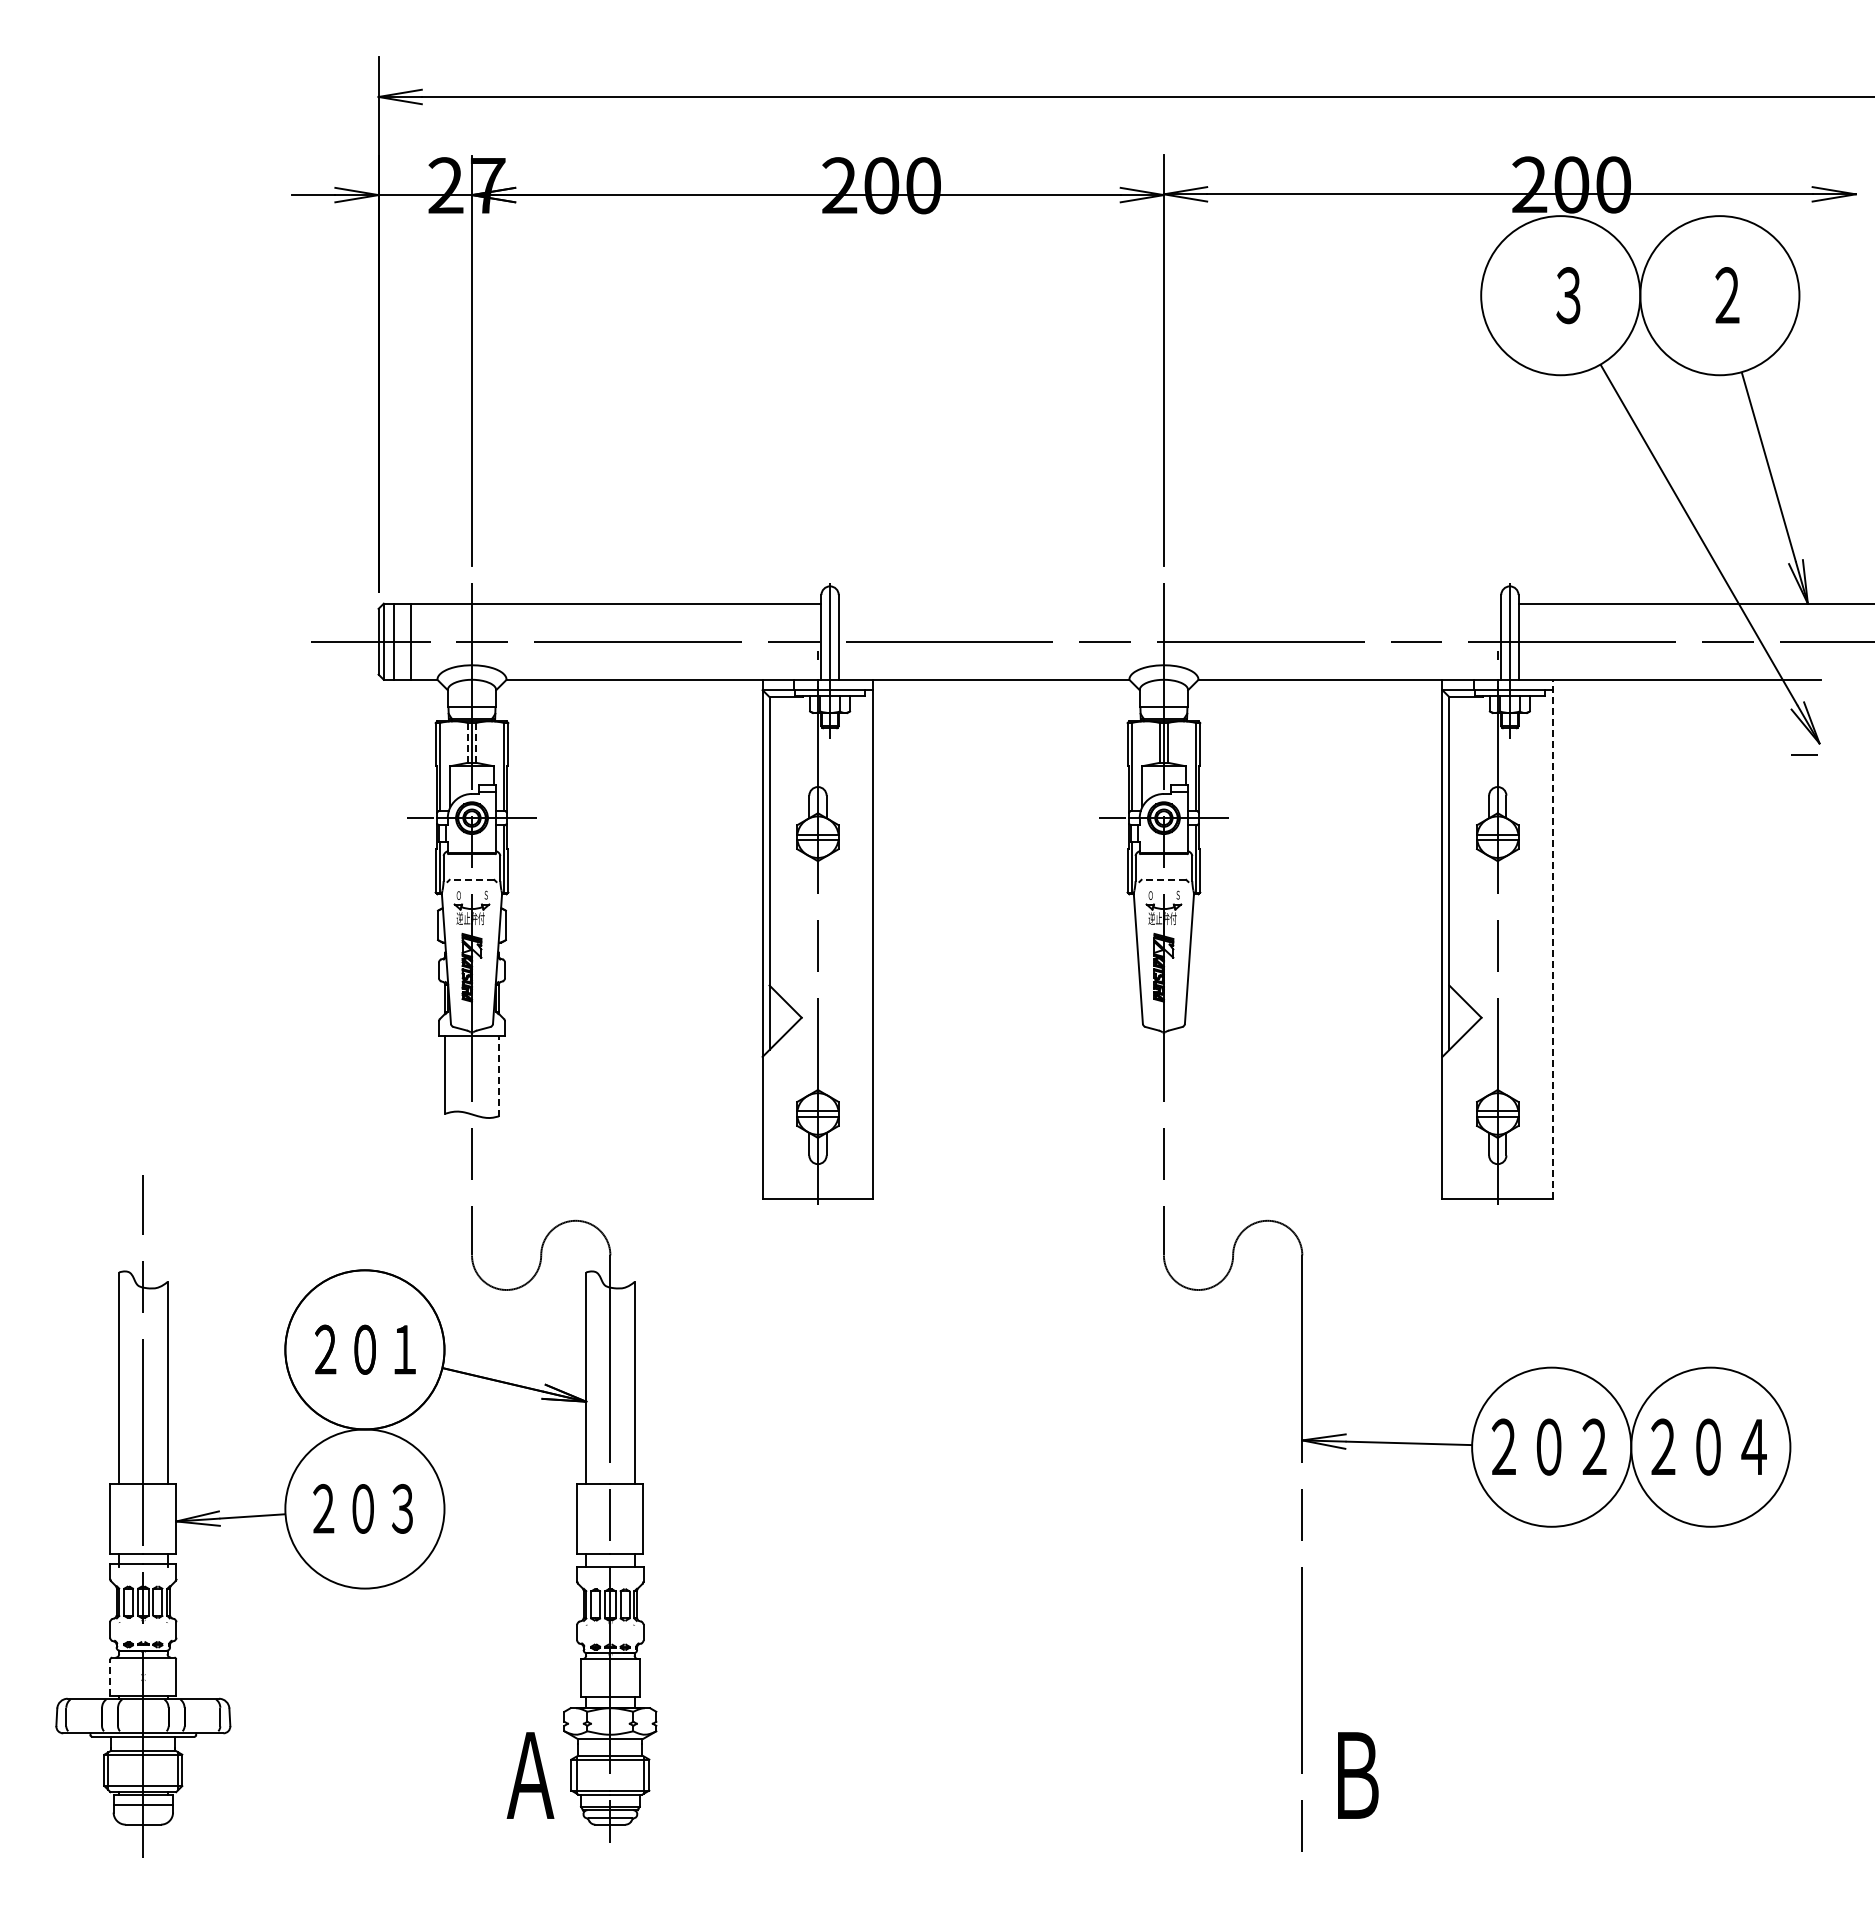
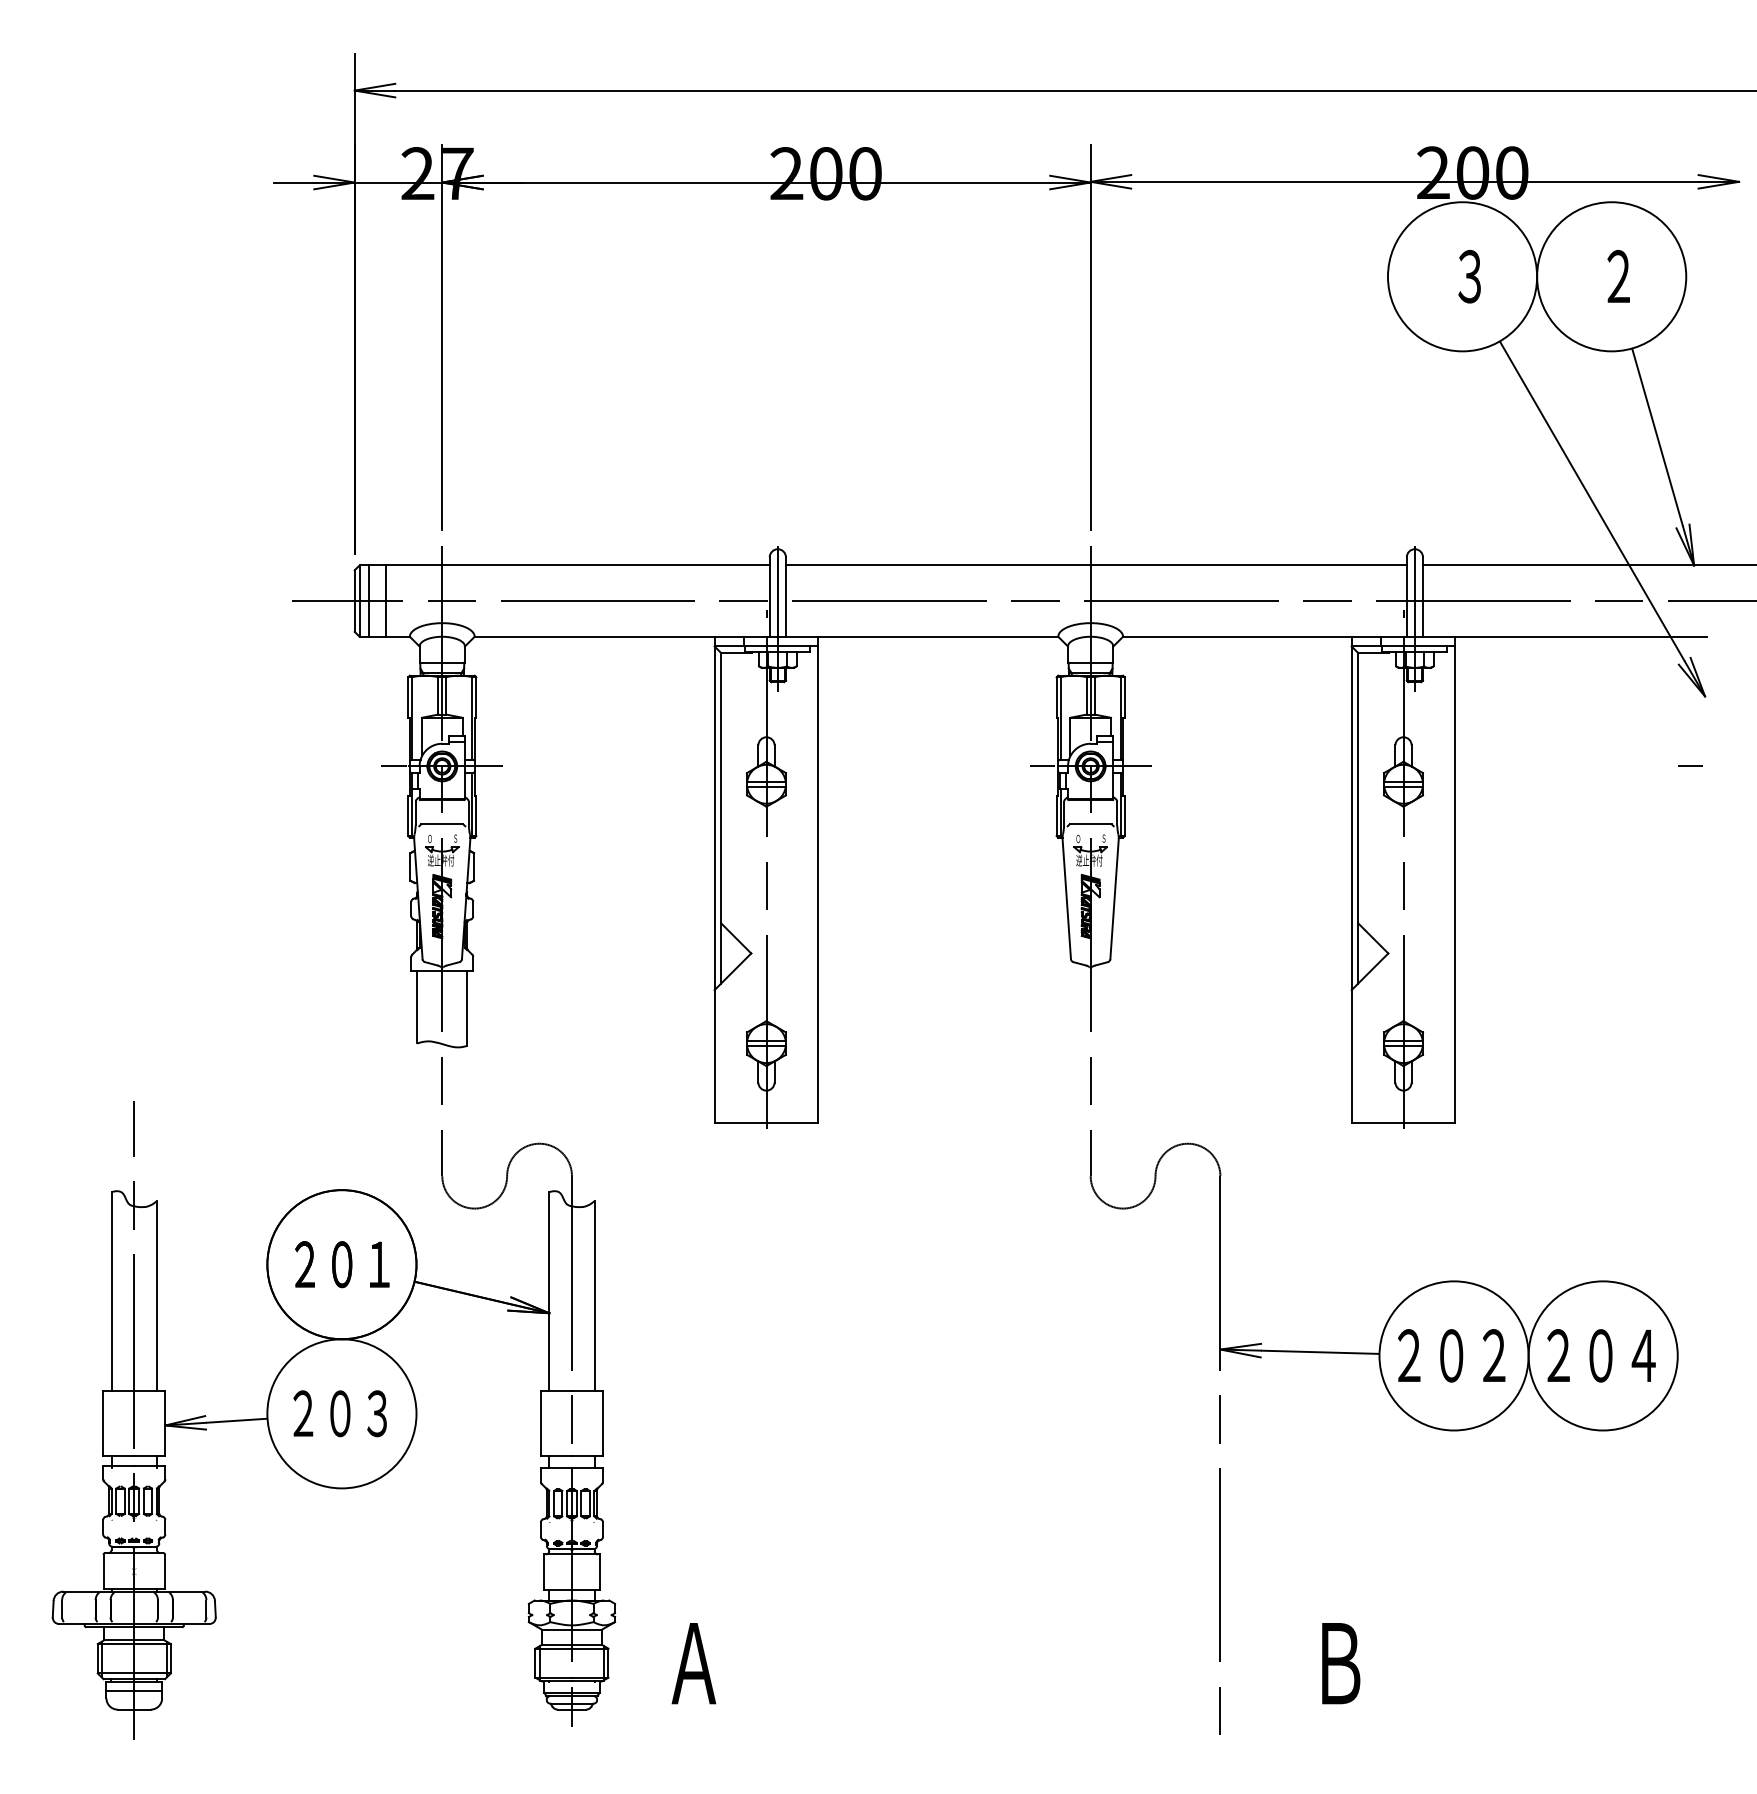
line: (1169, 603) -> (1095, 565), added
line: (467, 742) -> (438, 695), dashed -> solid
line: (476, 742) -> (446, 695), dashed -> solid
line: (1804, 754) -> (1690, 765), moved
line: (471, 879) -> (441, 823), dashed -> solid
line: (1163, 879) -> (1090, 823), dashed -> solid
line: (1553, 938) -> (1455, 879), dashed -> solid
line: (498, 1075) -> (467, 1007), dashed -> solid
line: (110, 1677) -> (103, 1571), dashed -> solid
text: (530, 1775) -> (693, 1663), moved
text: (1358, 1775) -> (1341, 1663), moved

